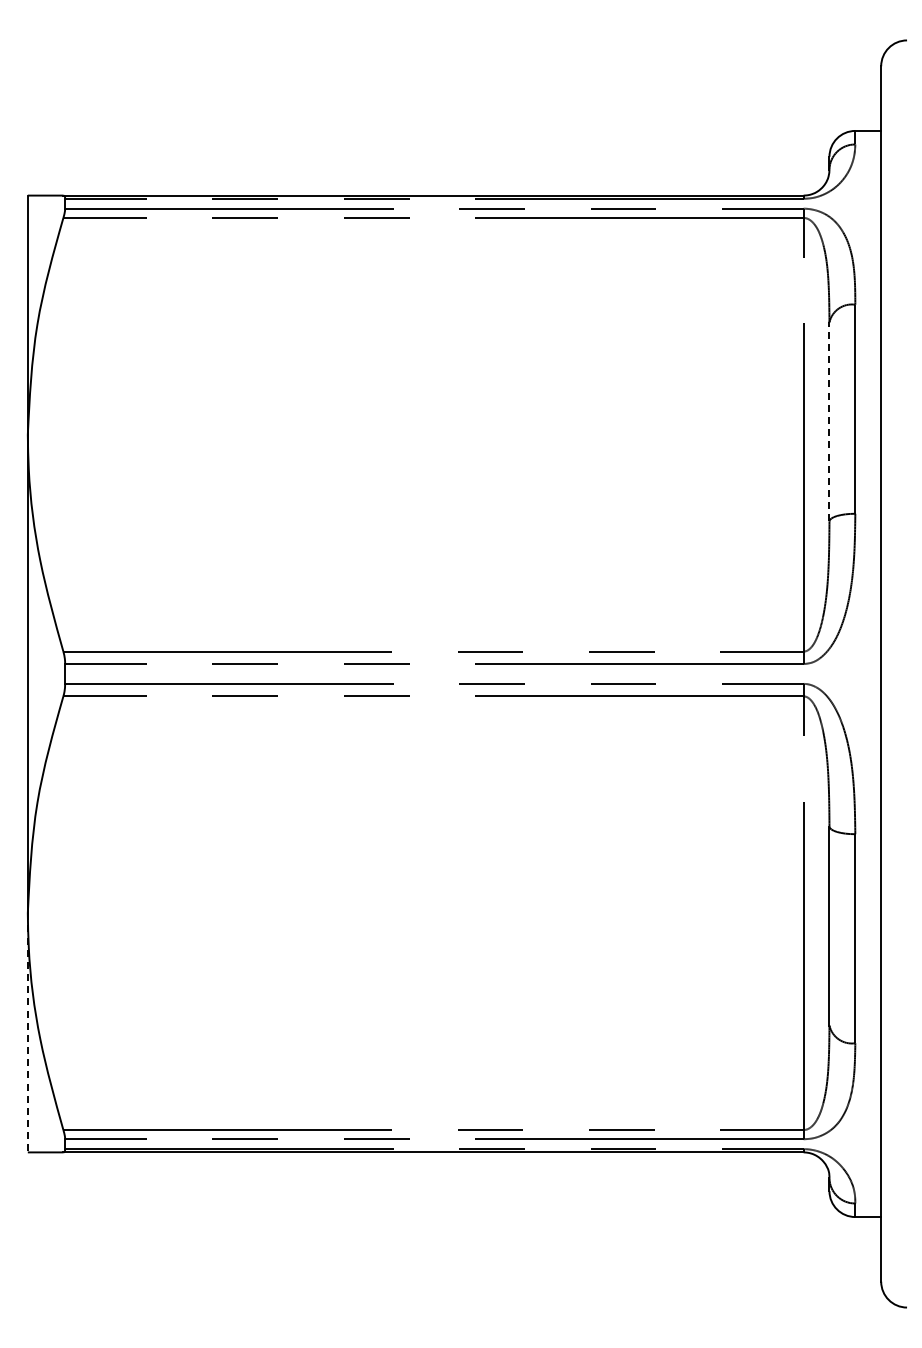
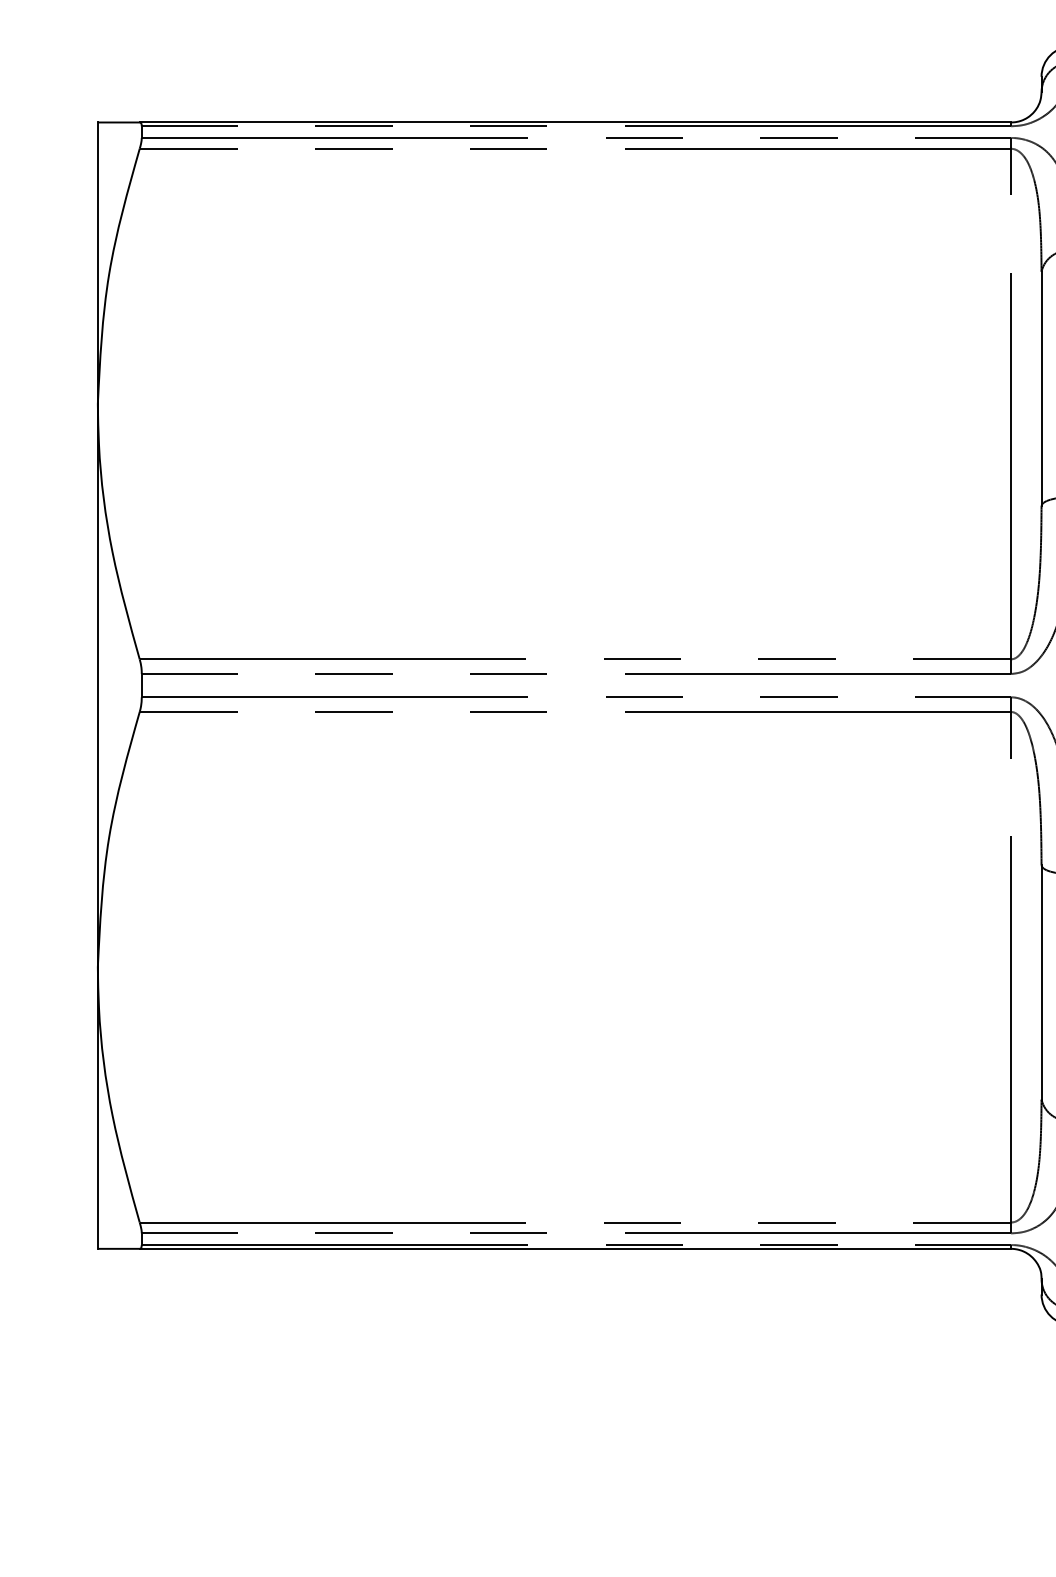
line: (829, 421) -> (1041, 388), dashed -> solid
line: (27, 1032) -> (97, 1107), dashed -> solid

